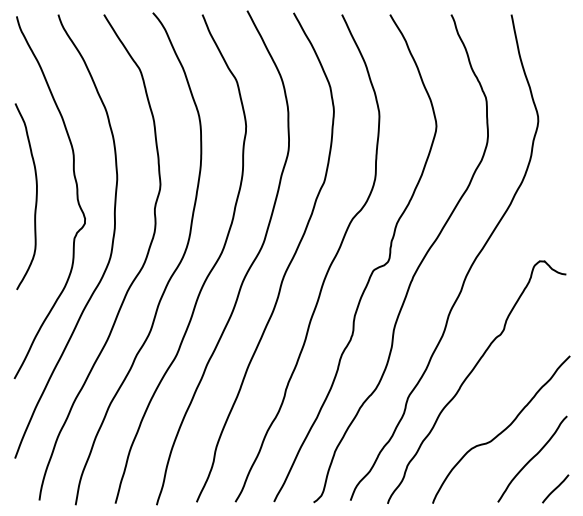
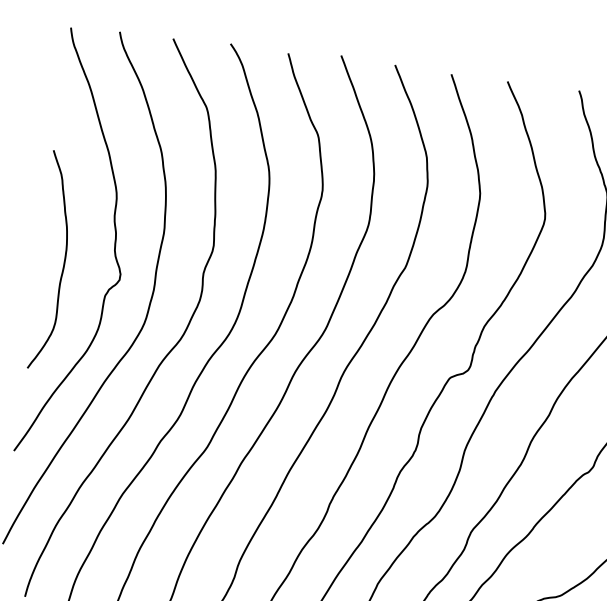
curve: (35, 196) -> (63, 261), moved

